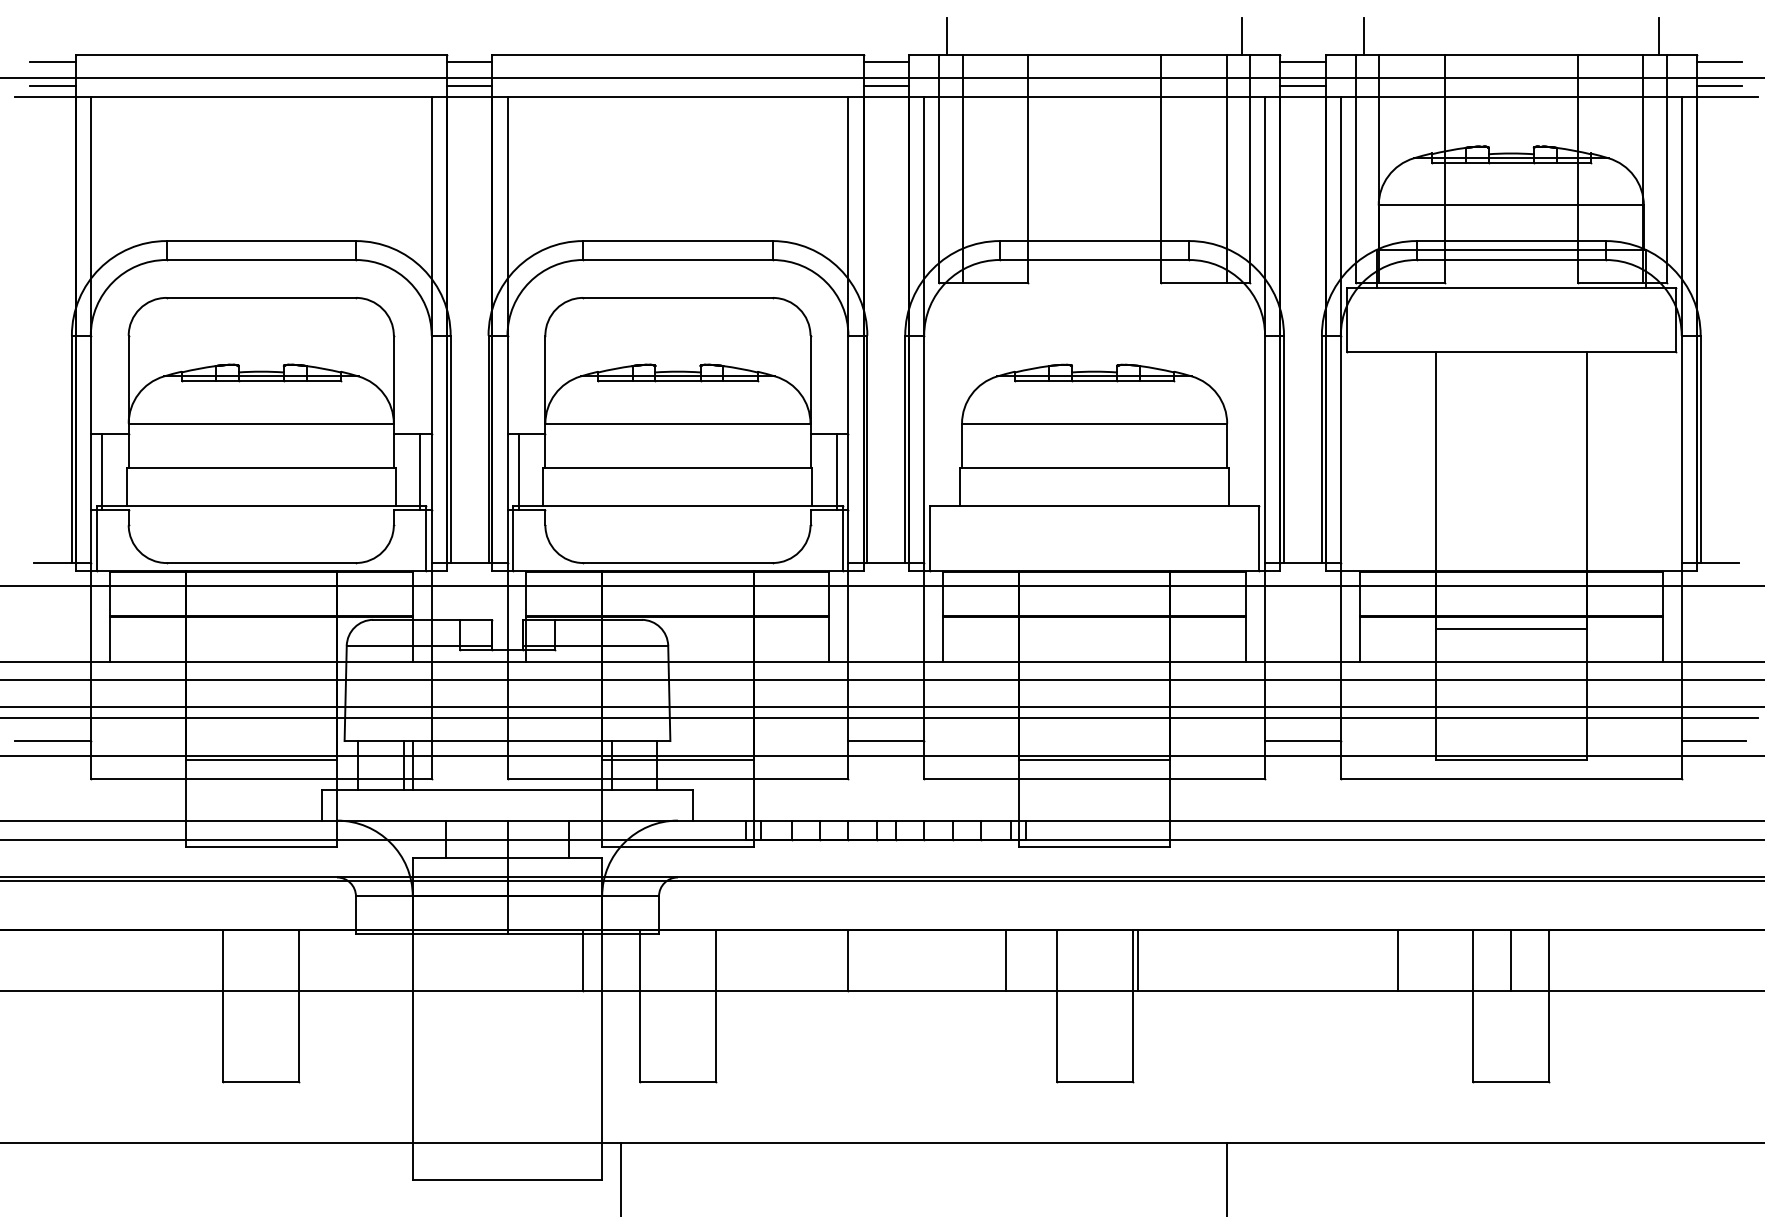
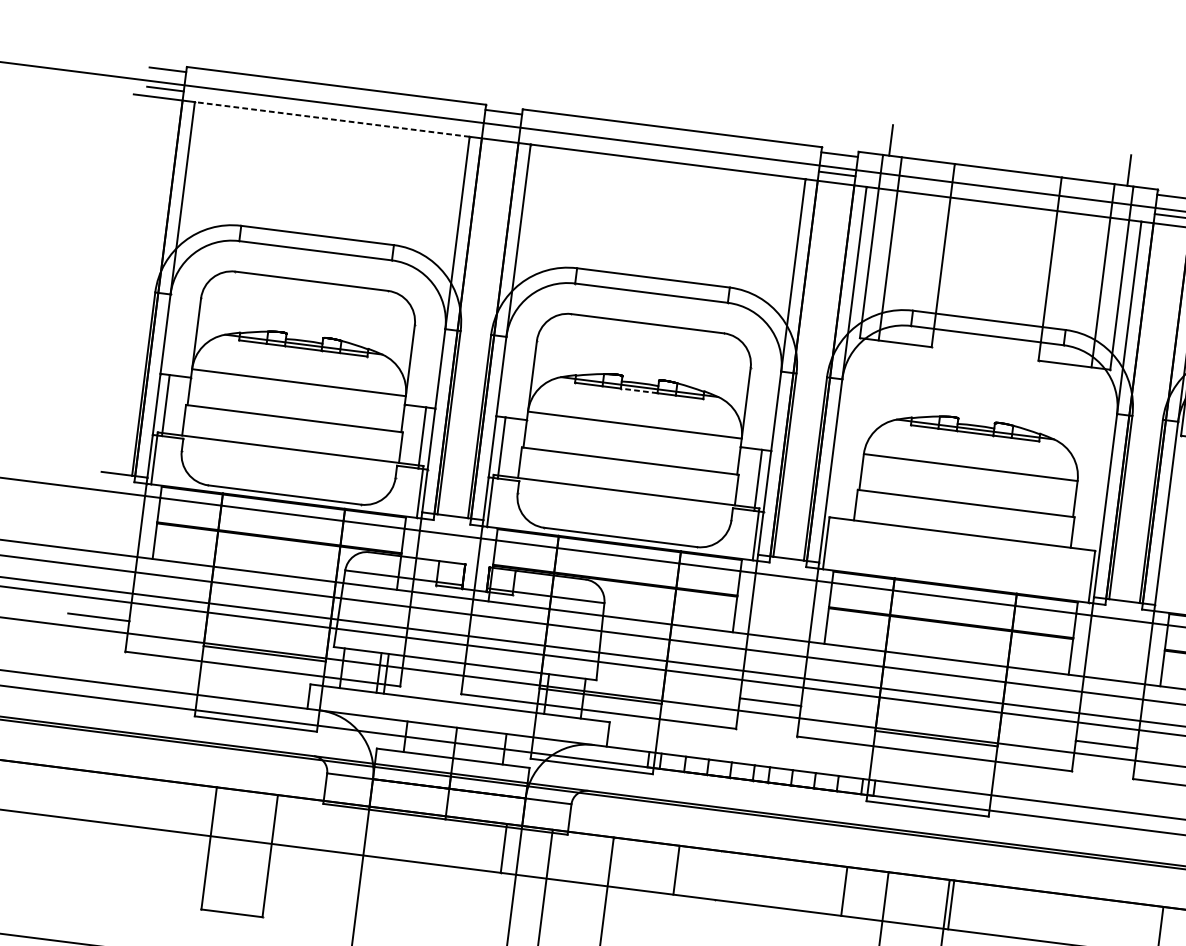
line: (469, 85) -> (501, 131), removed
line: (260, 97) -> (331, 119), solid -> dashed
line: (677, 381) -> (638, 391), solid -> dashed
line: (848, 960) -> (676, 870), moved

